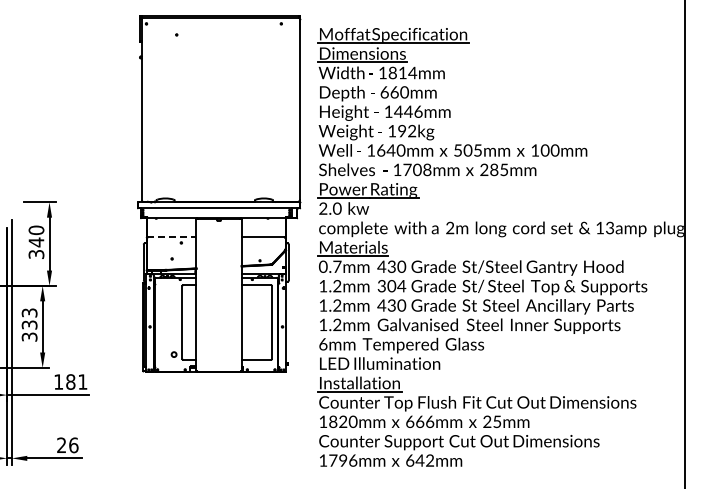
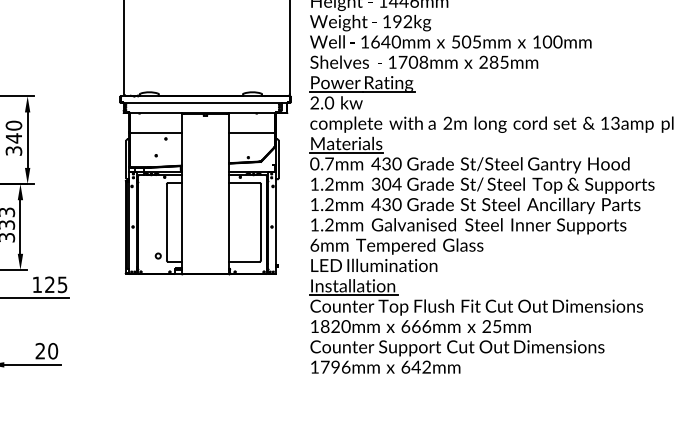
line: (171, 237) -> (155, 133), dashed -> solid
text: (76, 381) -> (55, 284), 181 -> 125
text: (73, 444) -> (52, 350), 26 -> 20

